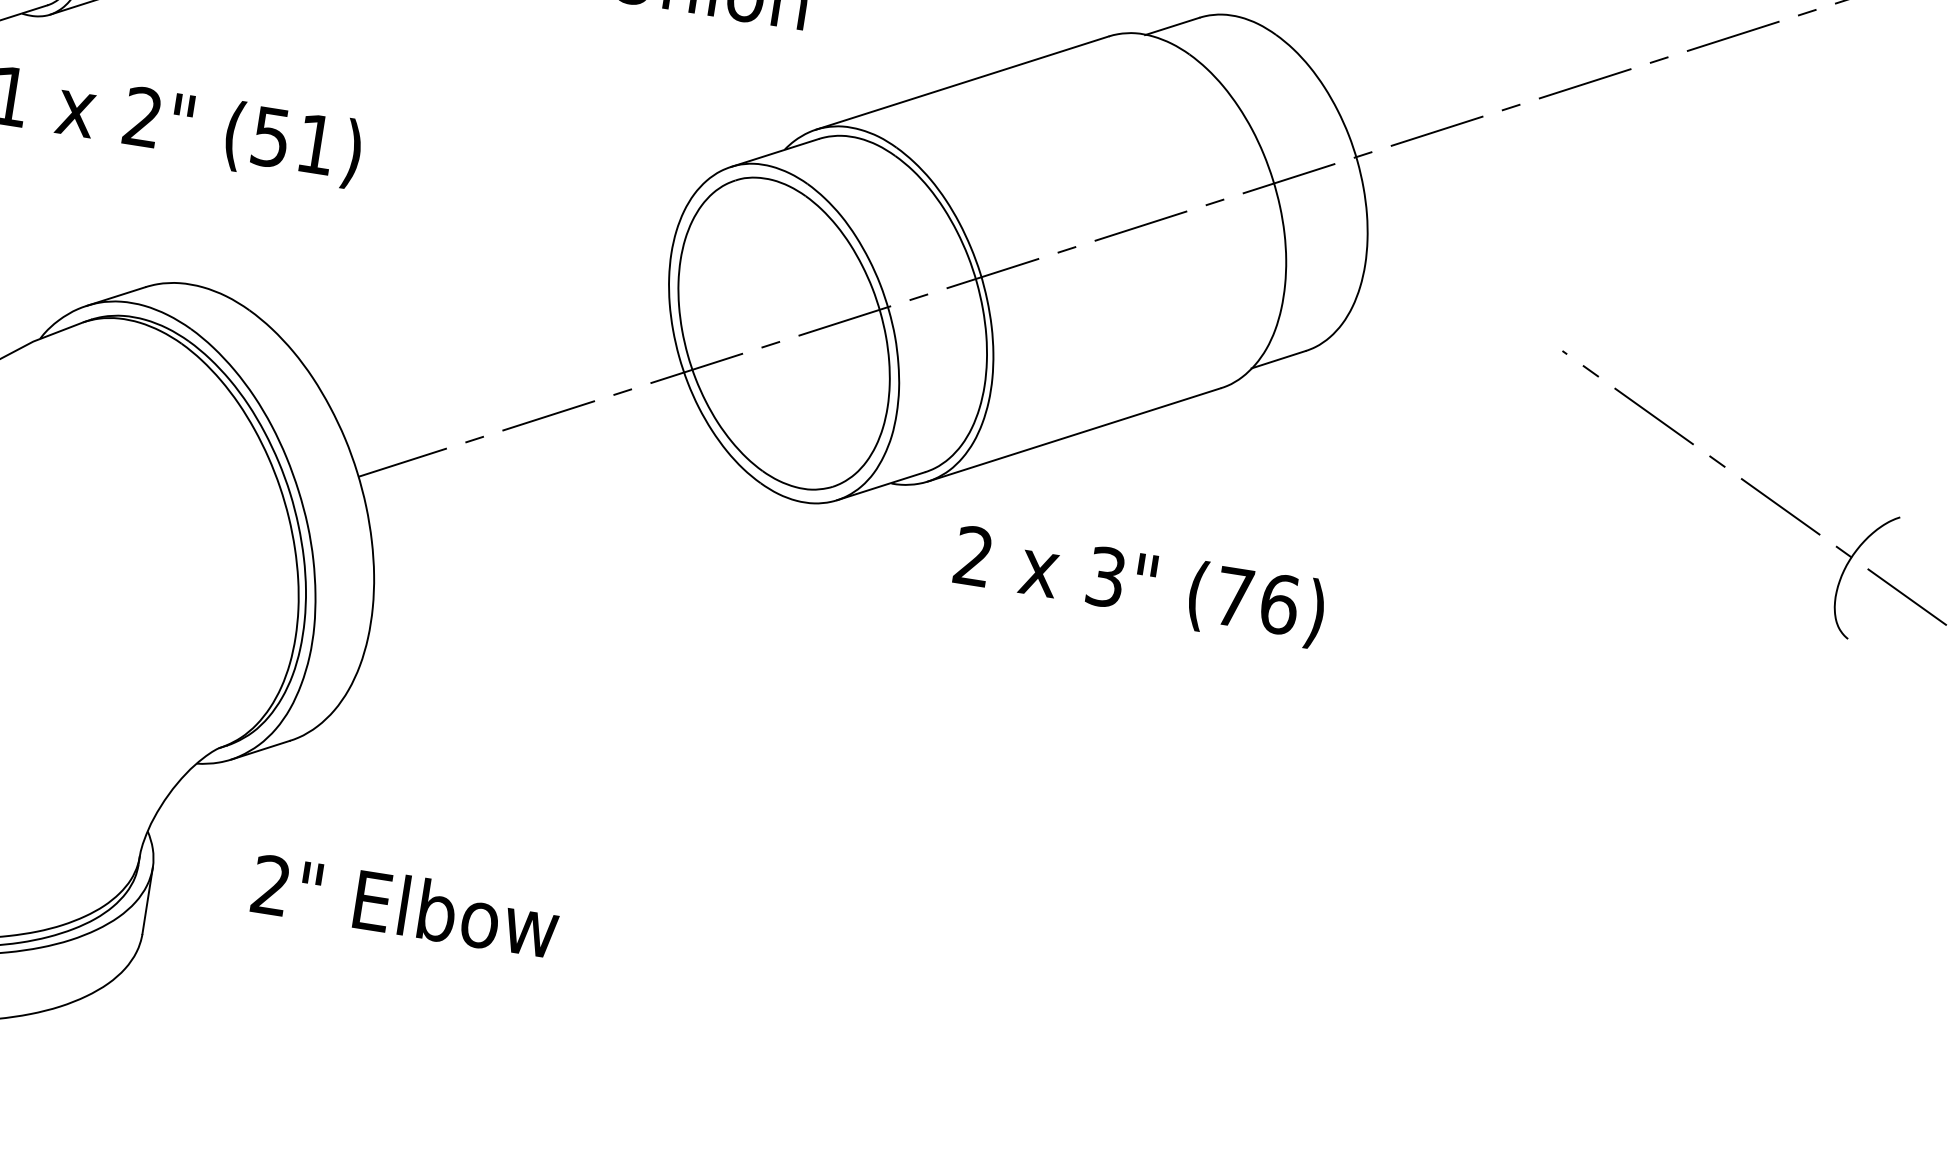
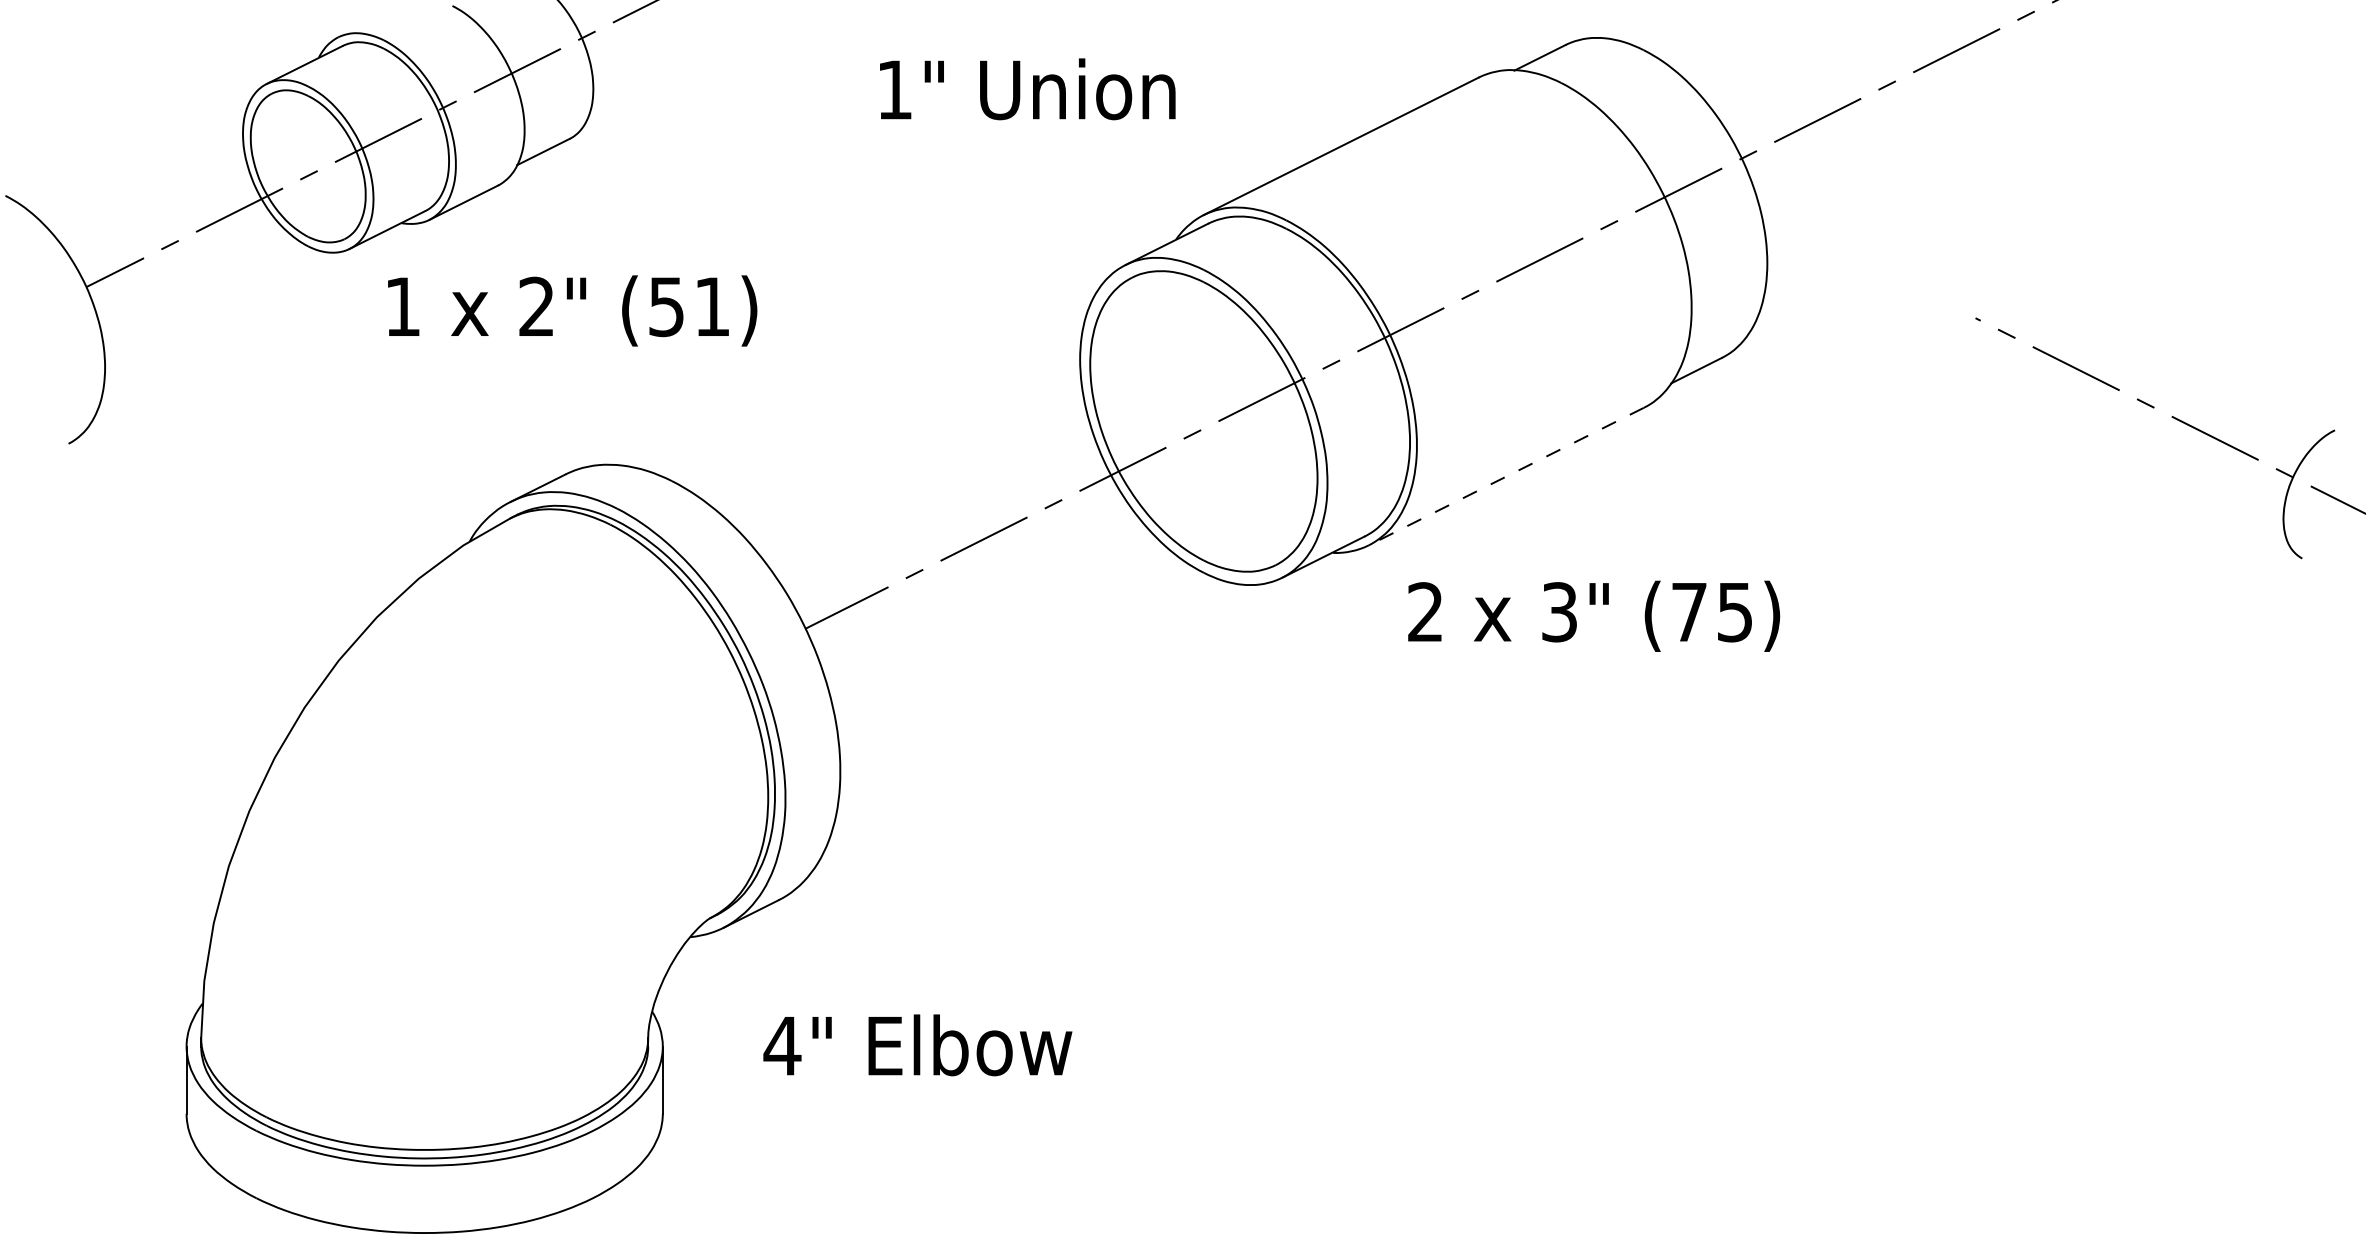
line: (1074, 434) -> (1506, 476), solid -> dashed
text: (1279, 604) -> (1735, 612), (76) -> (75)
text: (271, 884) -> (782, 1045), 2" -> 4"

